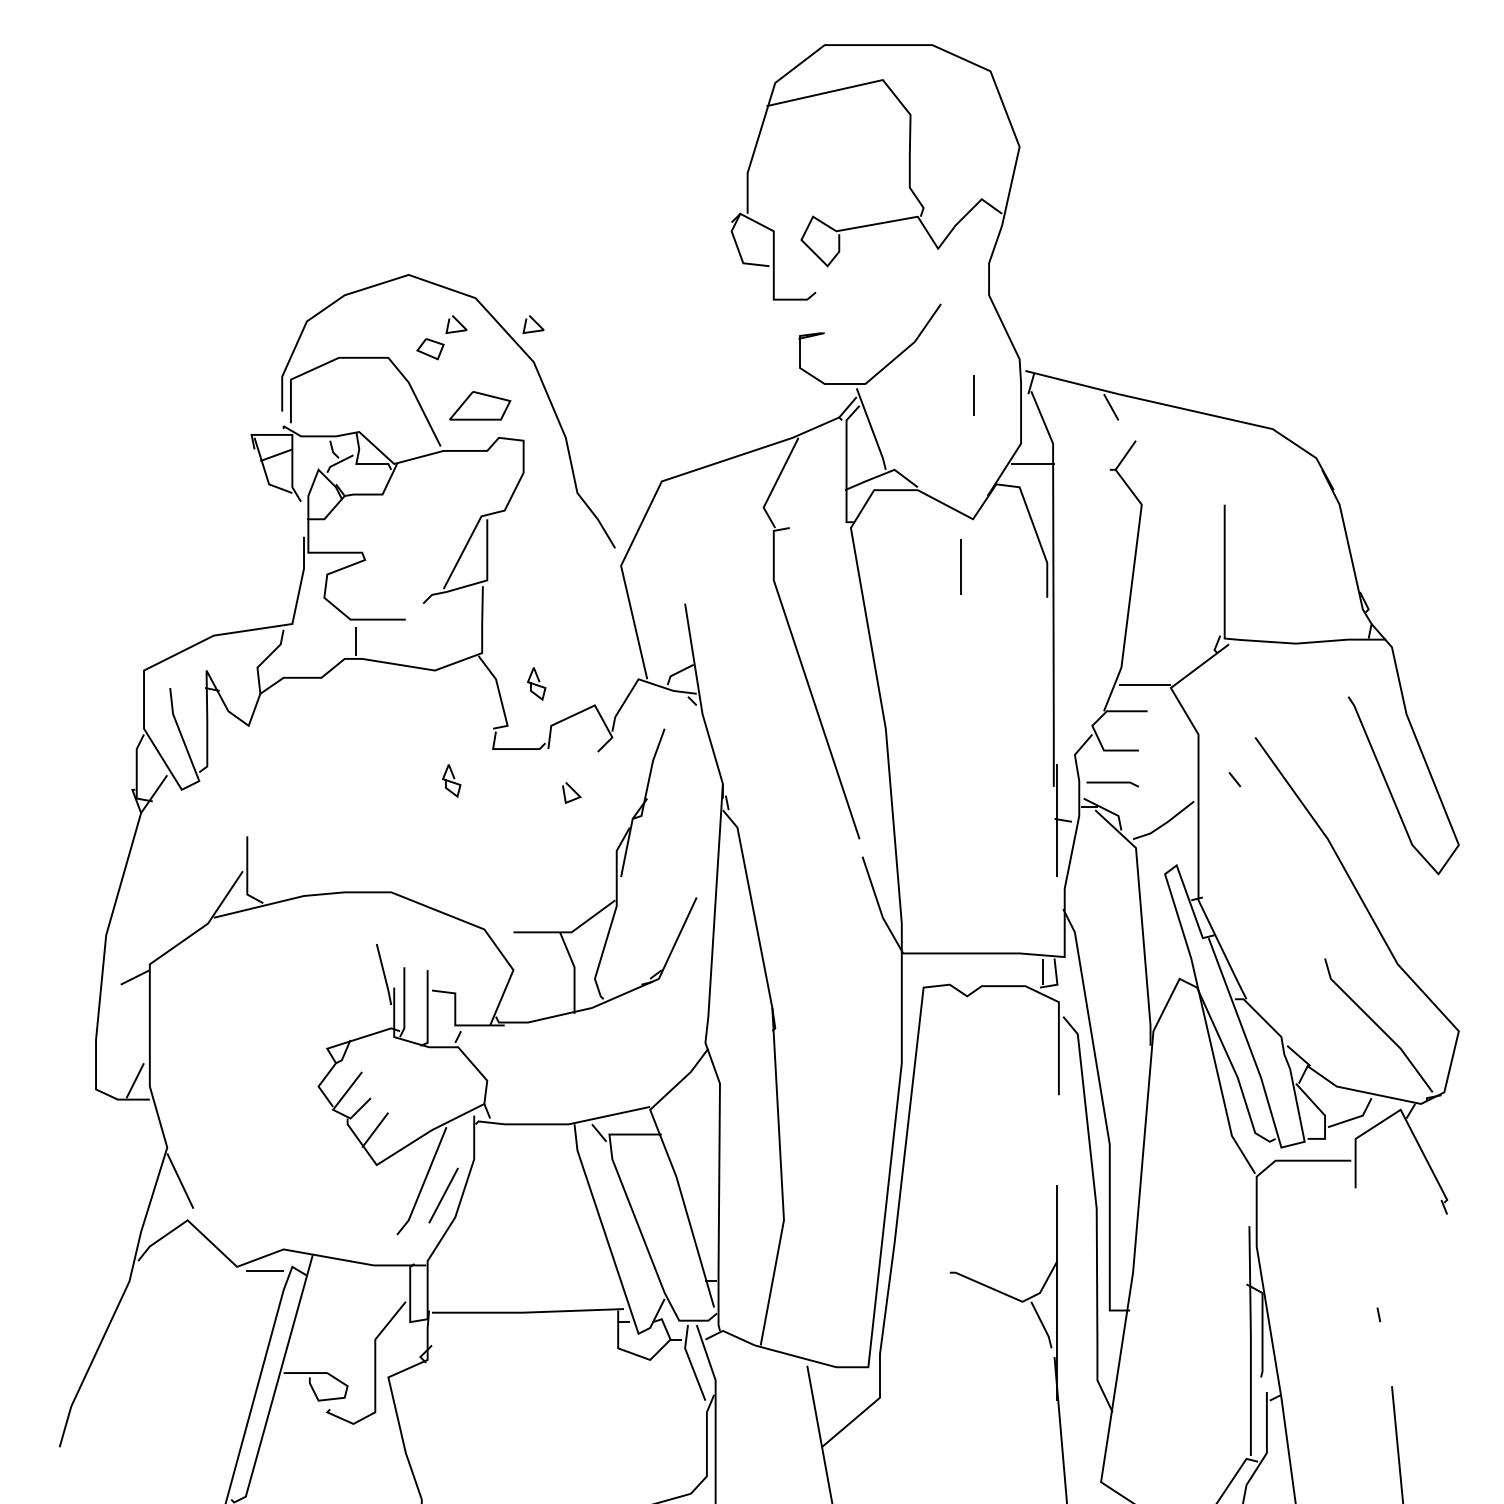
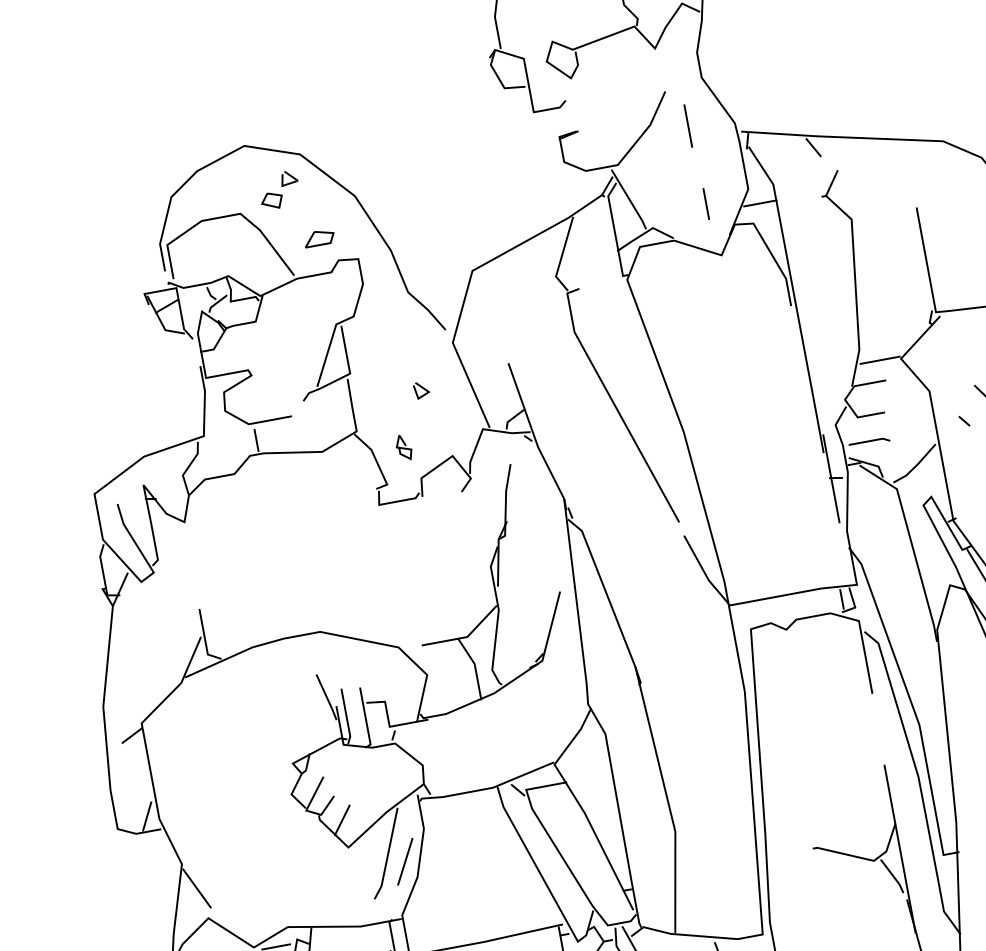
line: (534, 322) -> (349, 164), removed
line: (973, 395) -> (706, 204), moved
part: (479, 405) -> (318, 237), size x0.62
line: (960, 566) -> (687, 125), moved
curve: (450, 780) -> (350, 535), removed
line: (572, 790) -> (421, 388), moved

